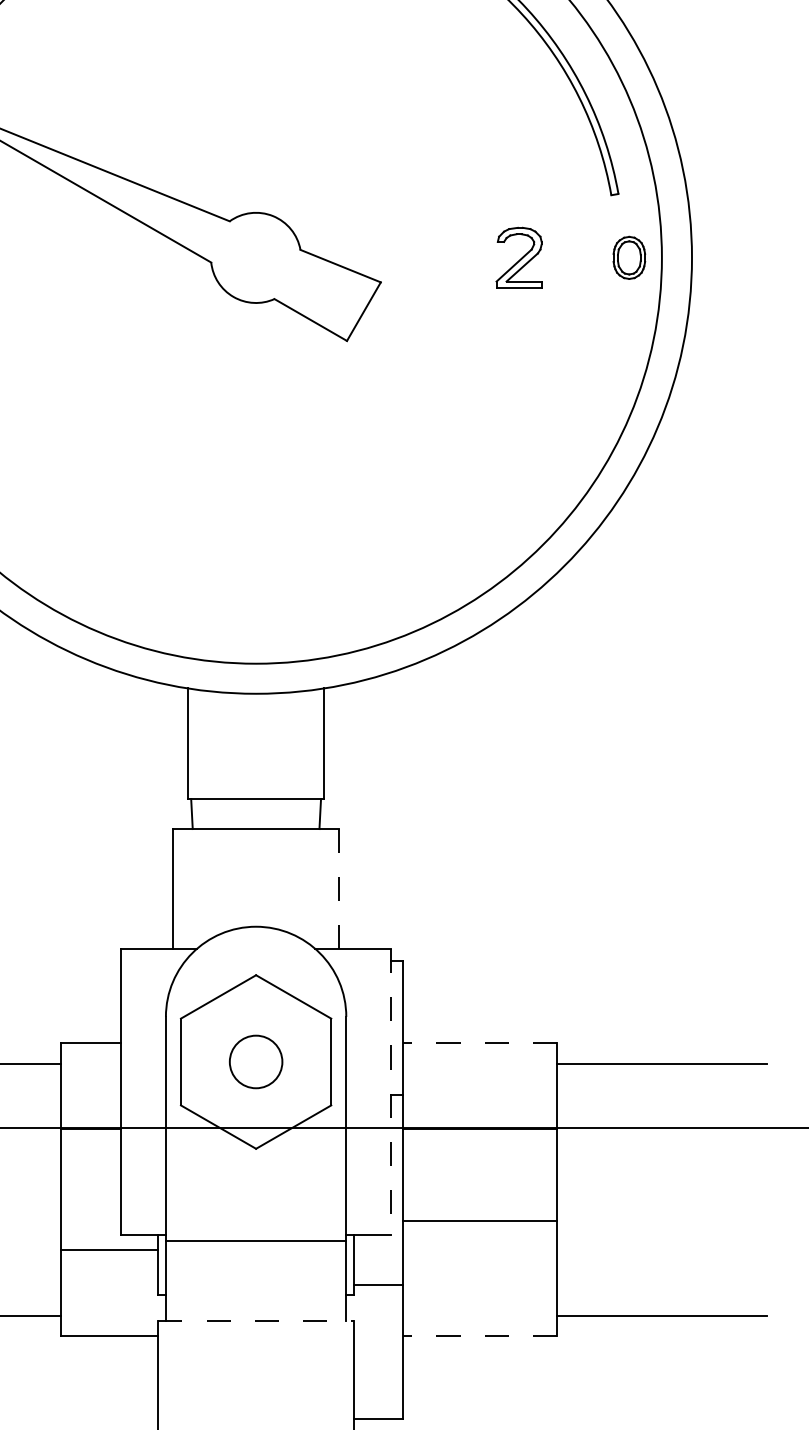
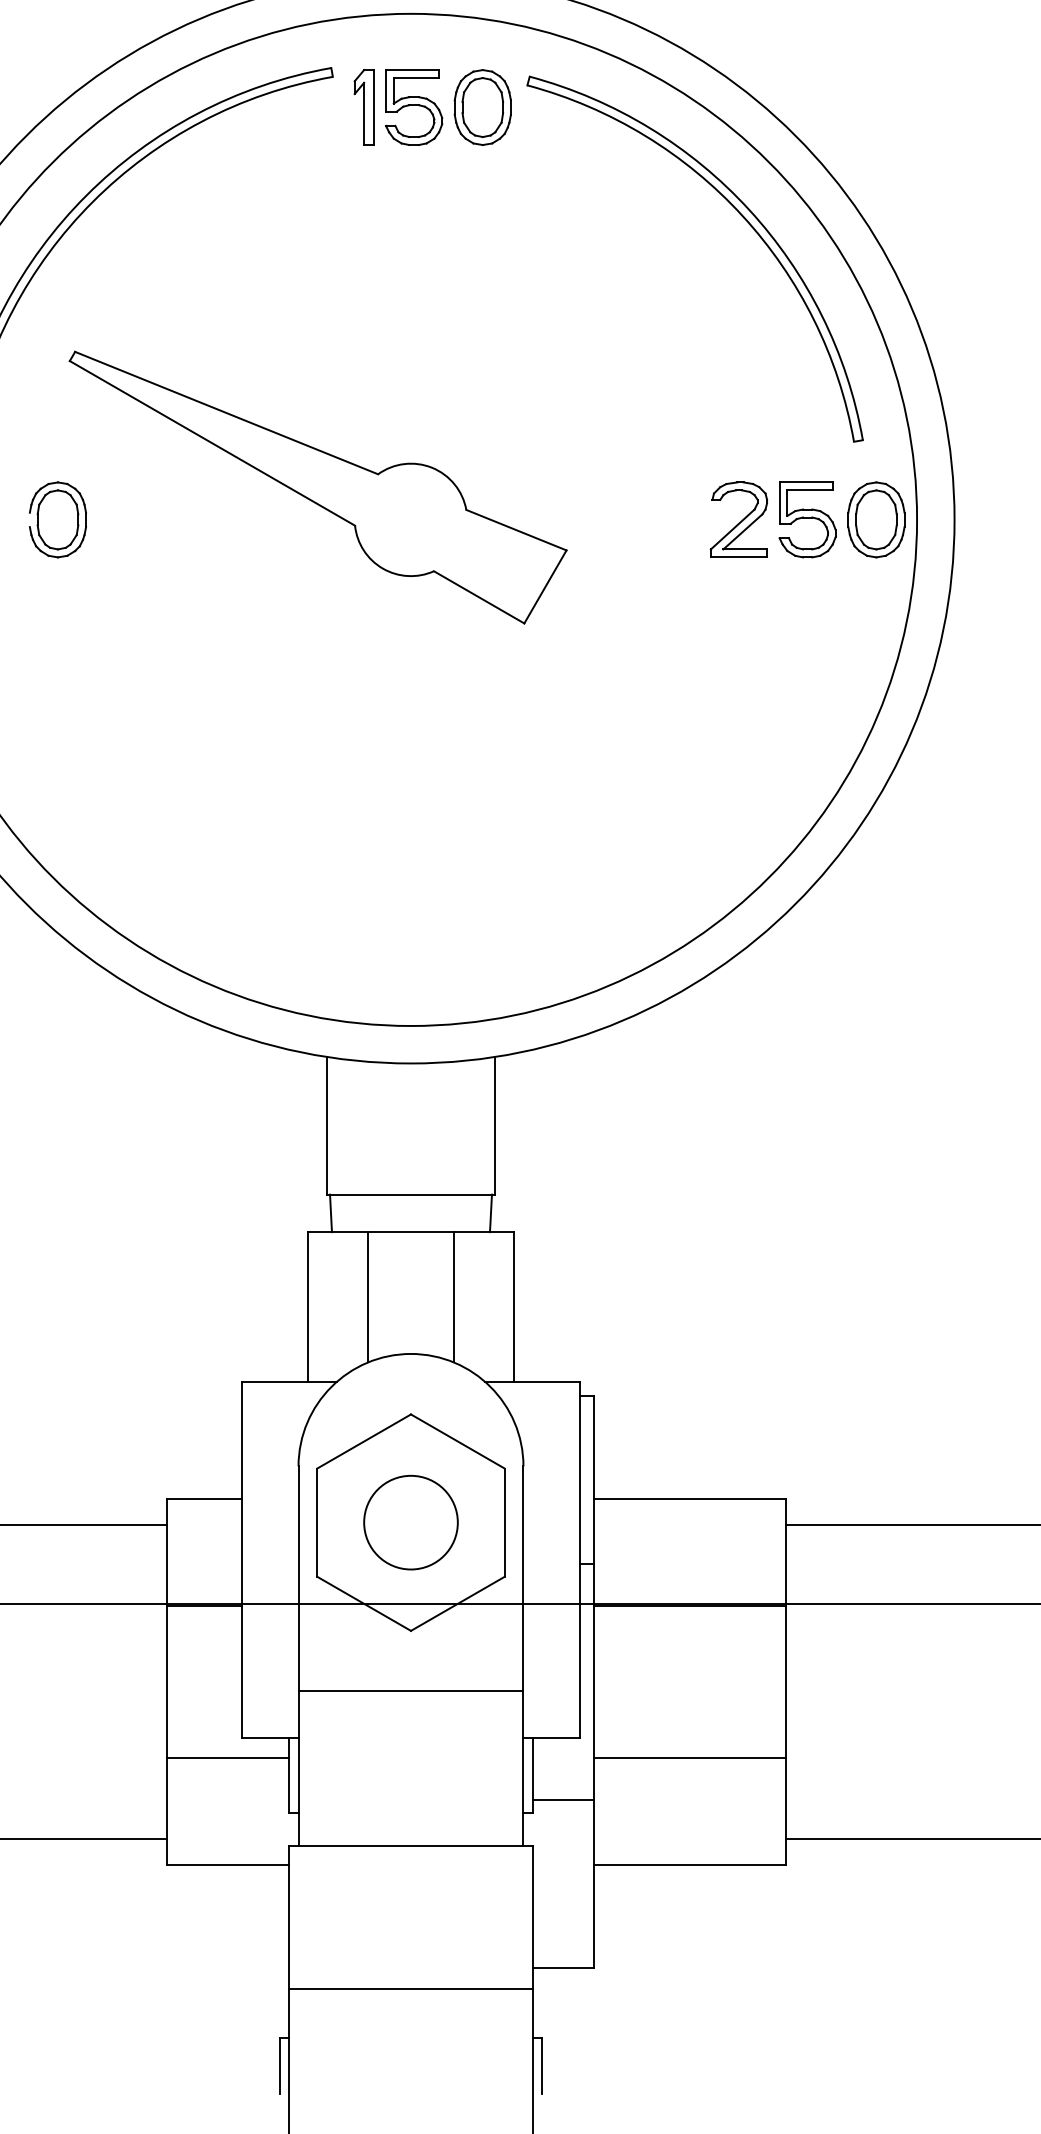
part: (574, 257) -> (807, 519), added
part: (629, 257) -> (876, 519), size x1.43
line: (222, 881) -> (368, 1297), added
line: (290, 881) -> (453, 1297), added
line: (339, 889) -> (514, 1307), dashed -> solid
line: (479, 1043) -> (689, 1499), dashed -> solid
circle: (255, 1061) -> (410, 1522), size x1.43
line: (391, 1092) -> (579, 1560), dashed -> solid
line: (479, 1220) -> (689, 1757), moved
line: (255, 1241) -> (410, 1691), moved
line: (255, 1321) -> (410, 1846), dashed -> solid
line: (479, 1336) -> (689, 1864), dashed -> solid

